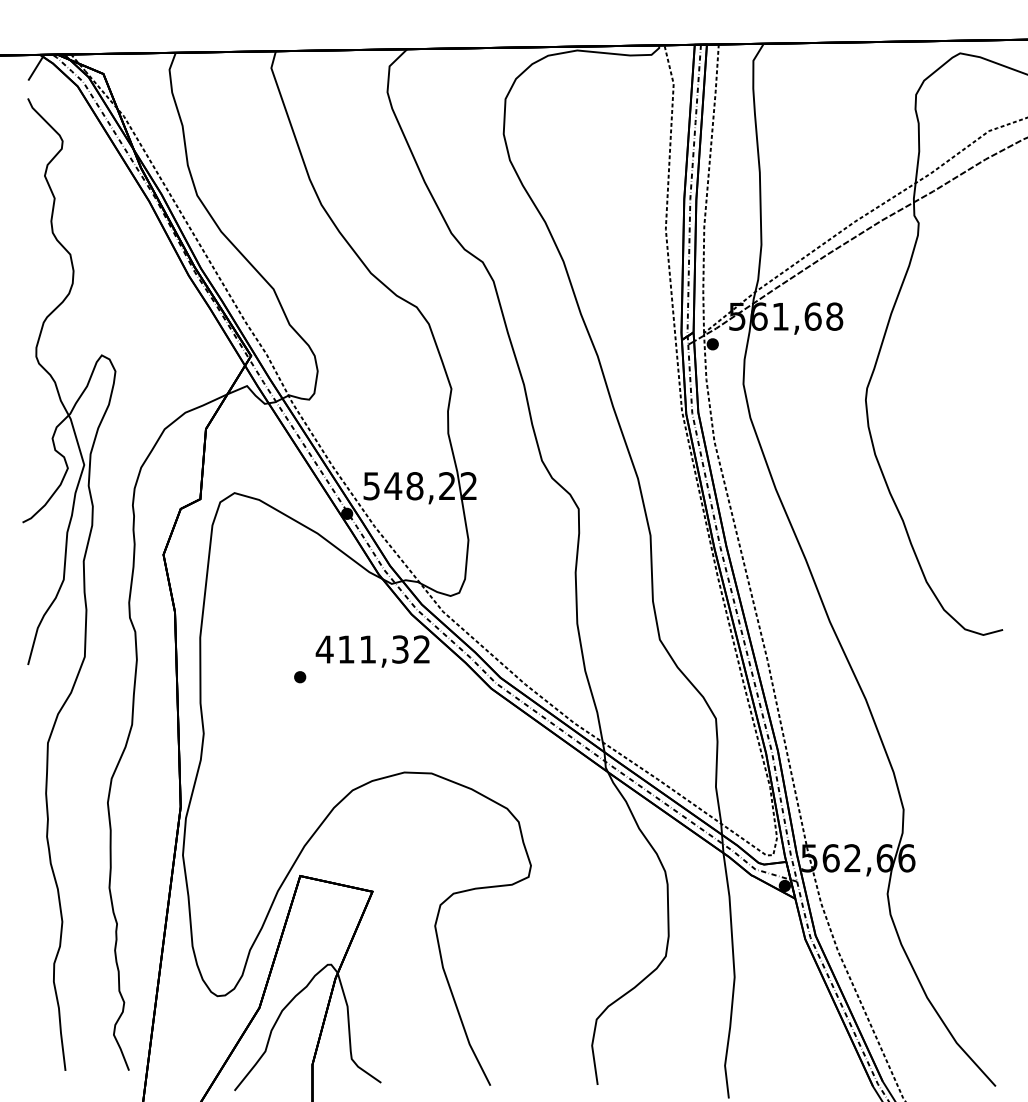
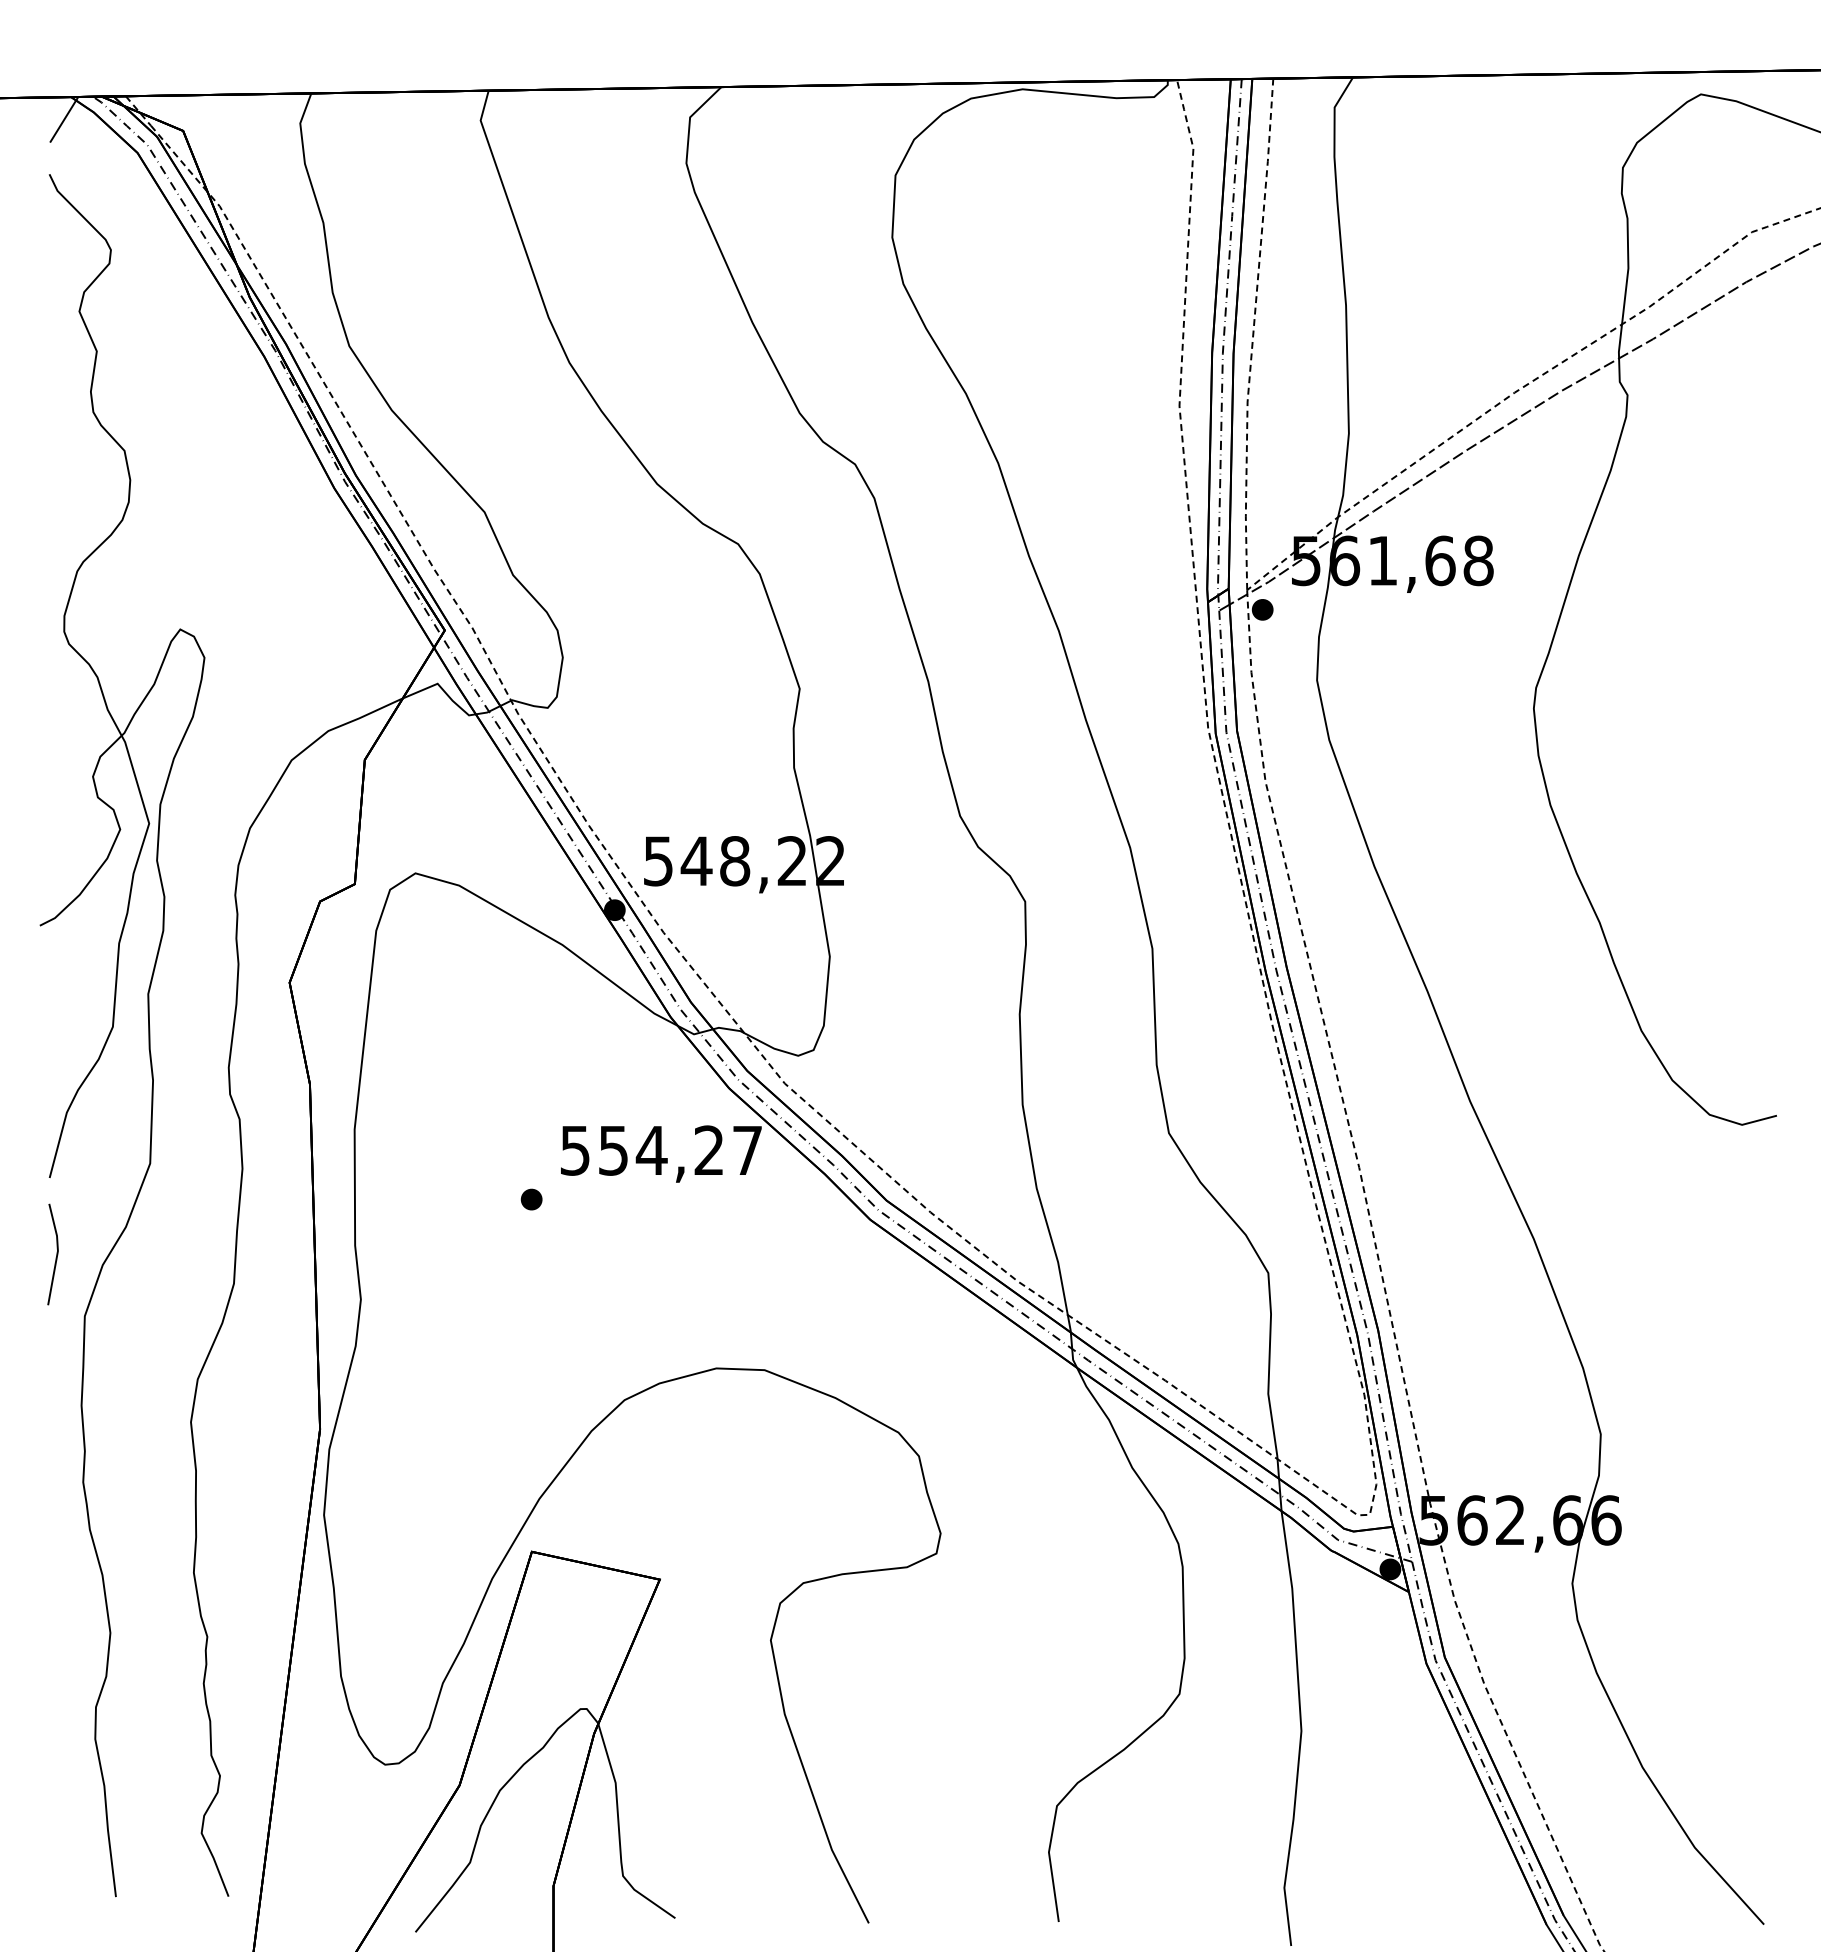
text: (372, 649) -> (659, 1150), 411,32 -> 554,27
line: (31, 707) -> (55, 1253), added

